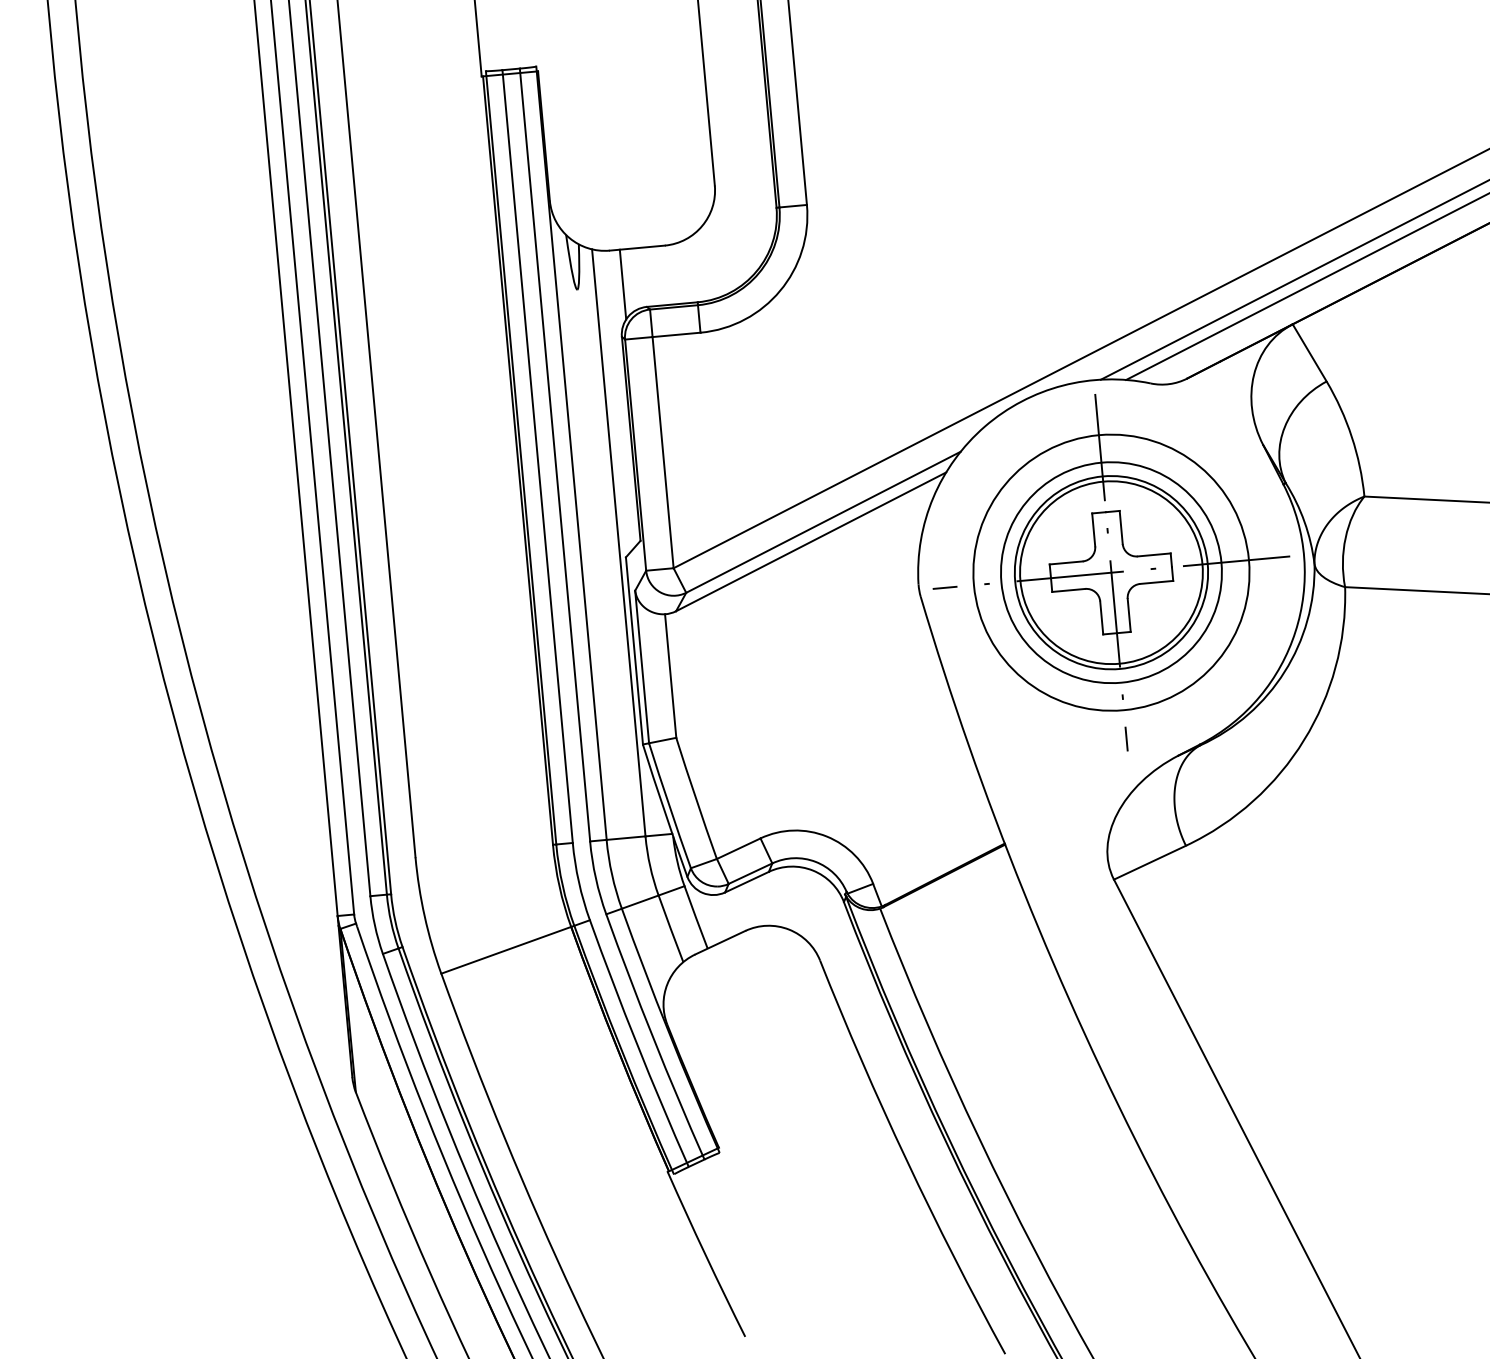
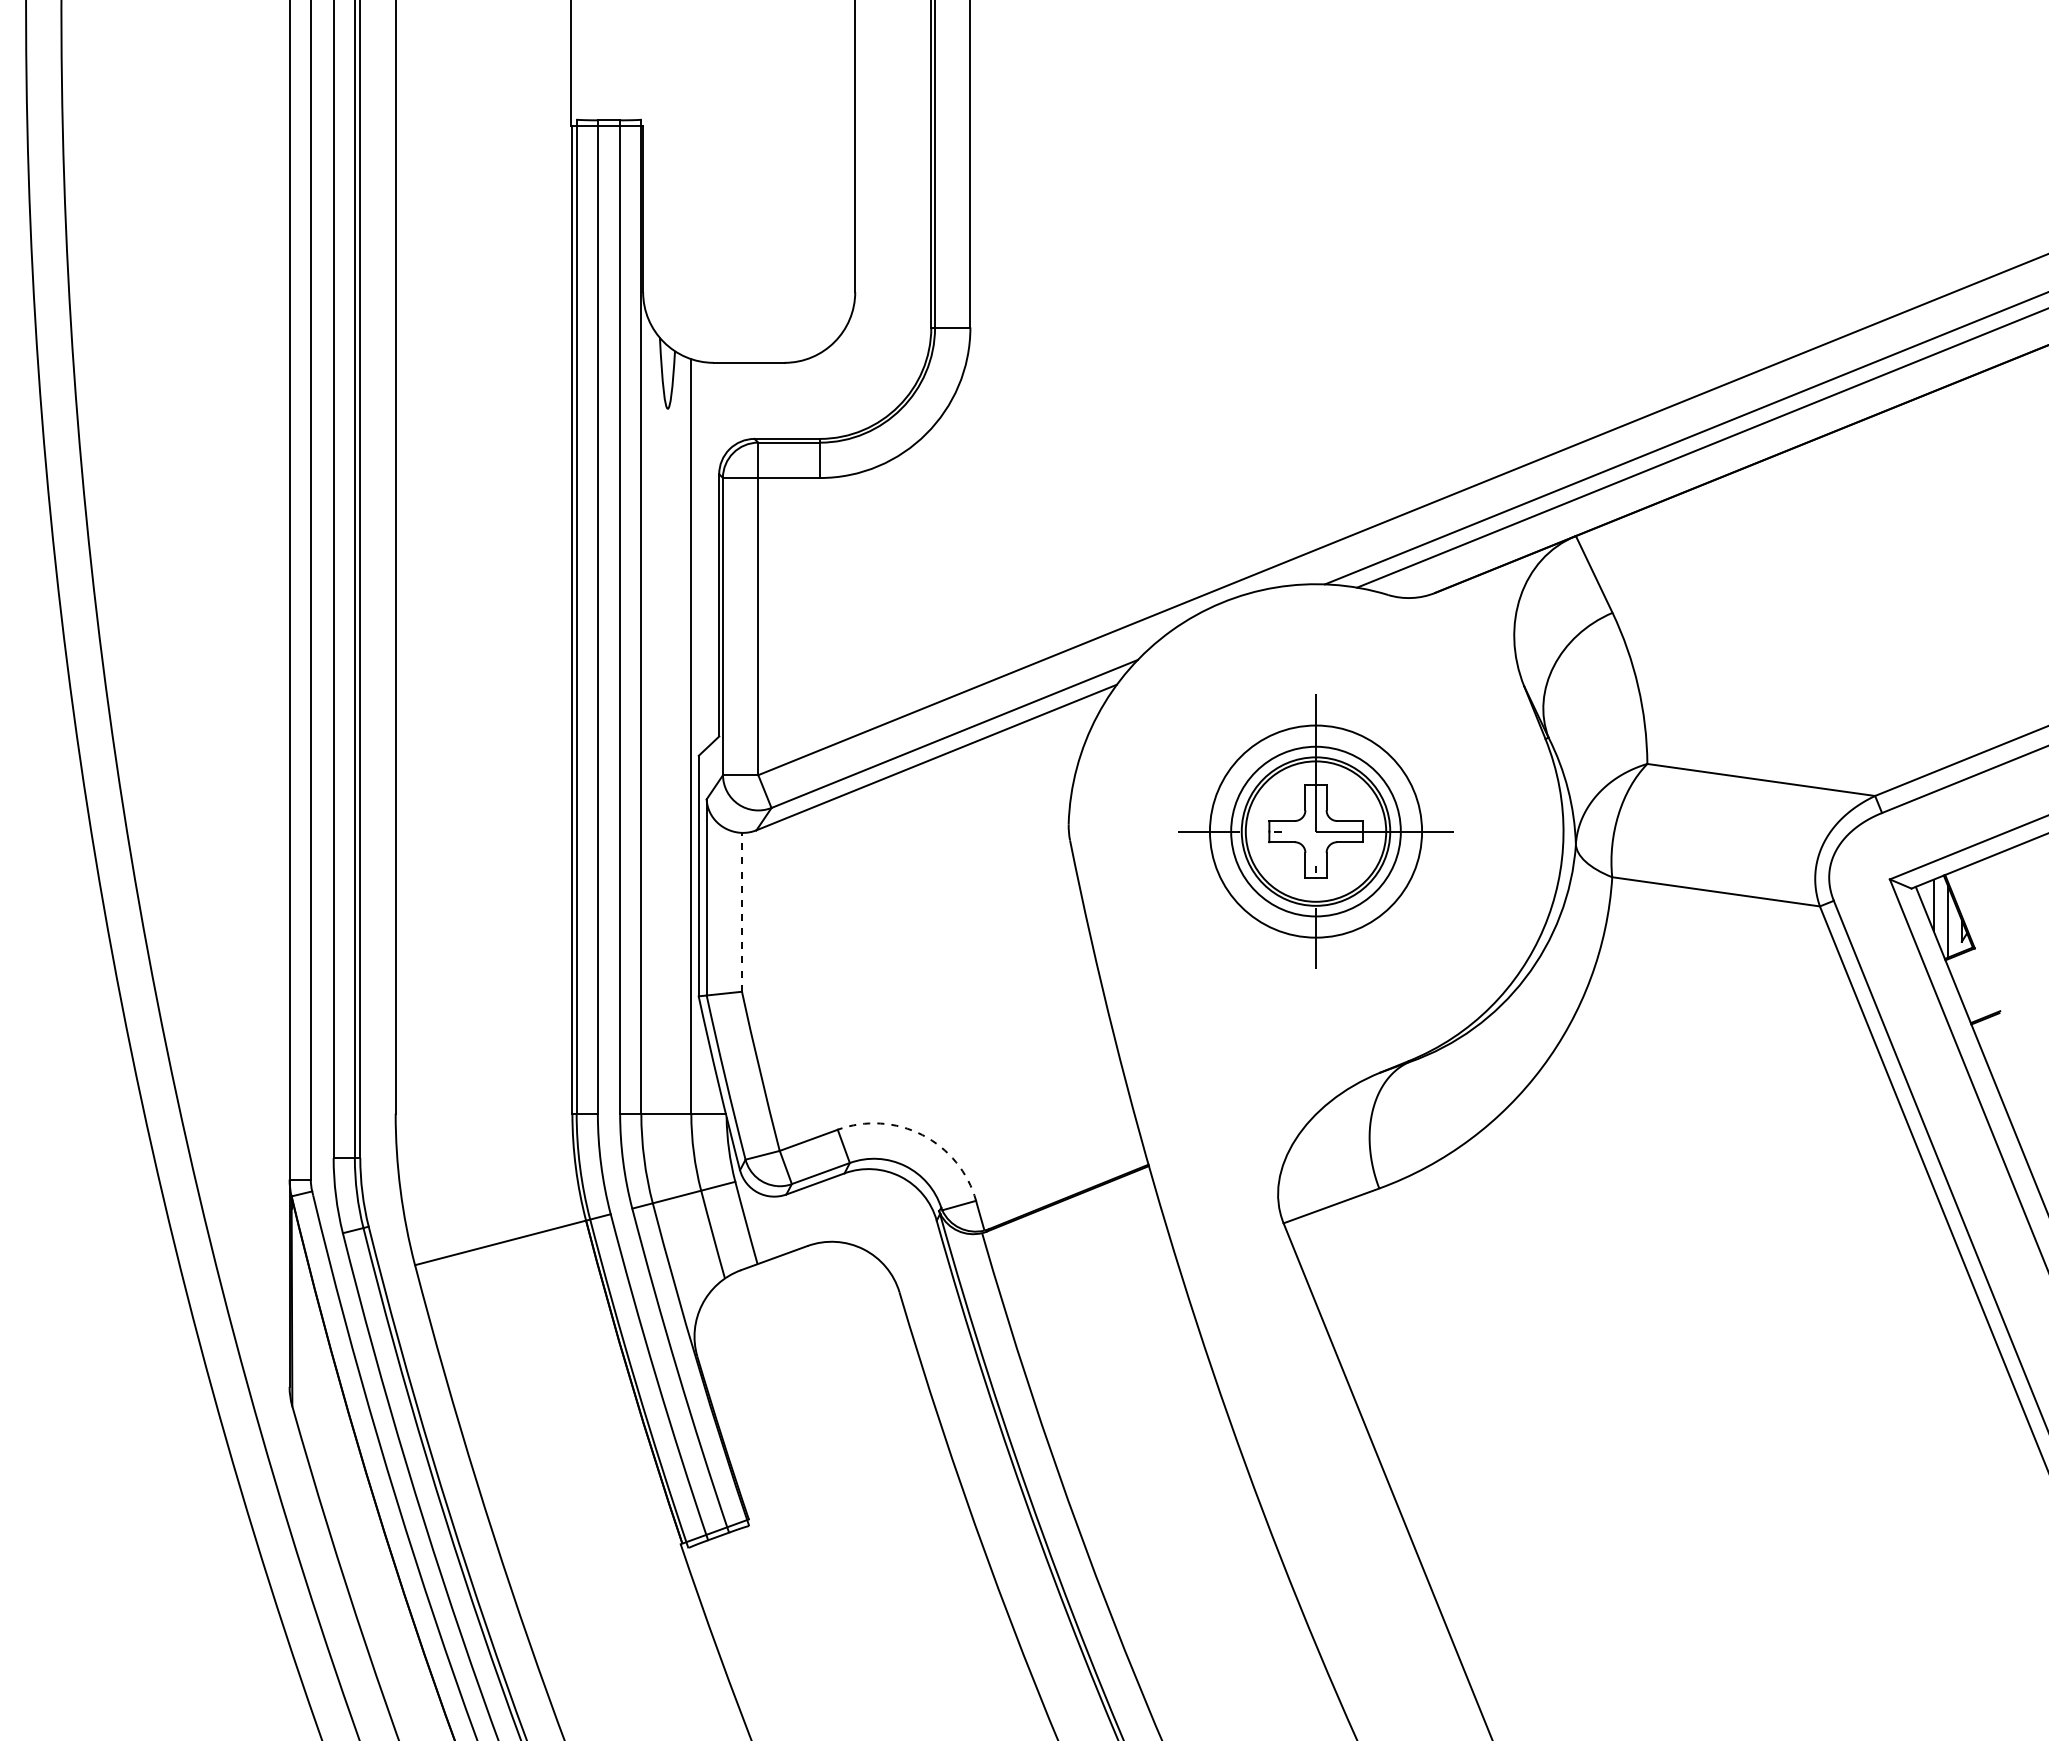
line: (622, 284) -> (726, 407), removed
part: (1111, 572) -> (1315, 831), size x0.6
line: (670, 675) -> (742, 911), solid -> dashed
arc: (826, 836) -> (922, 1135), solid -> dashed

